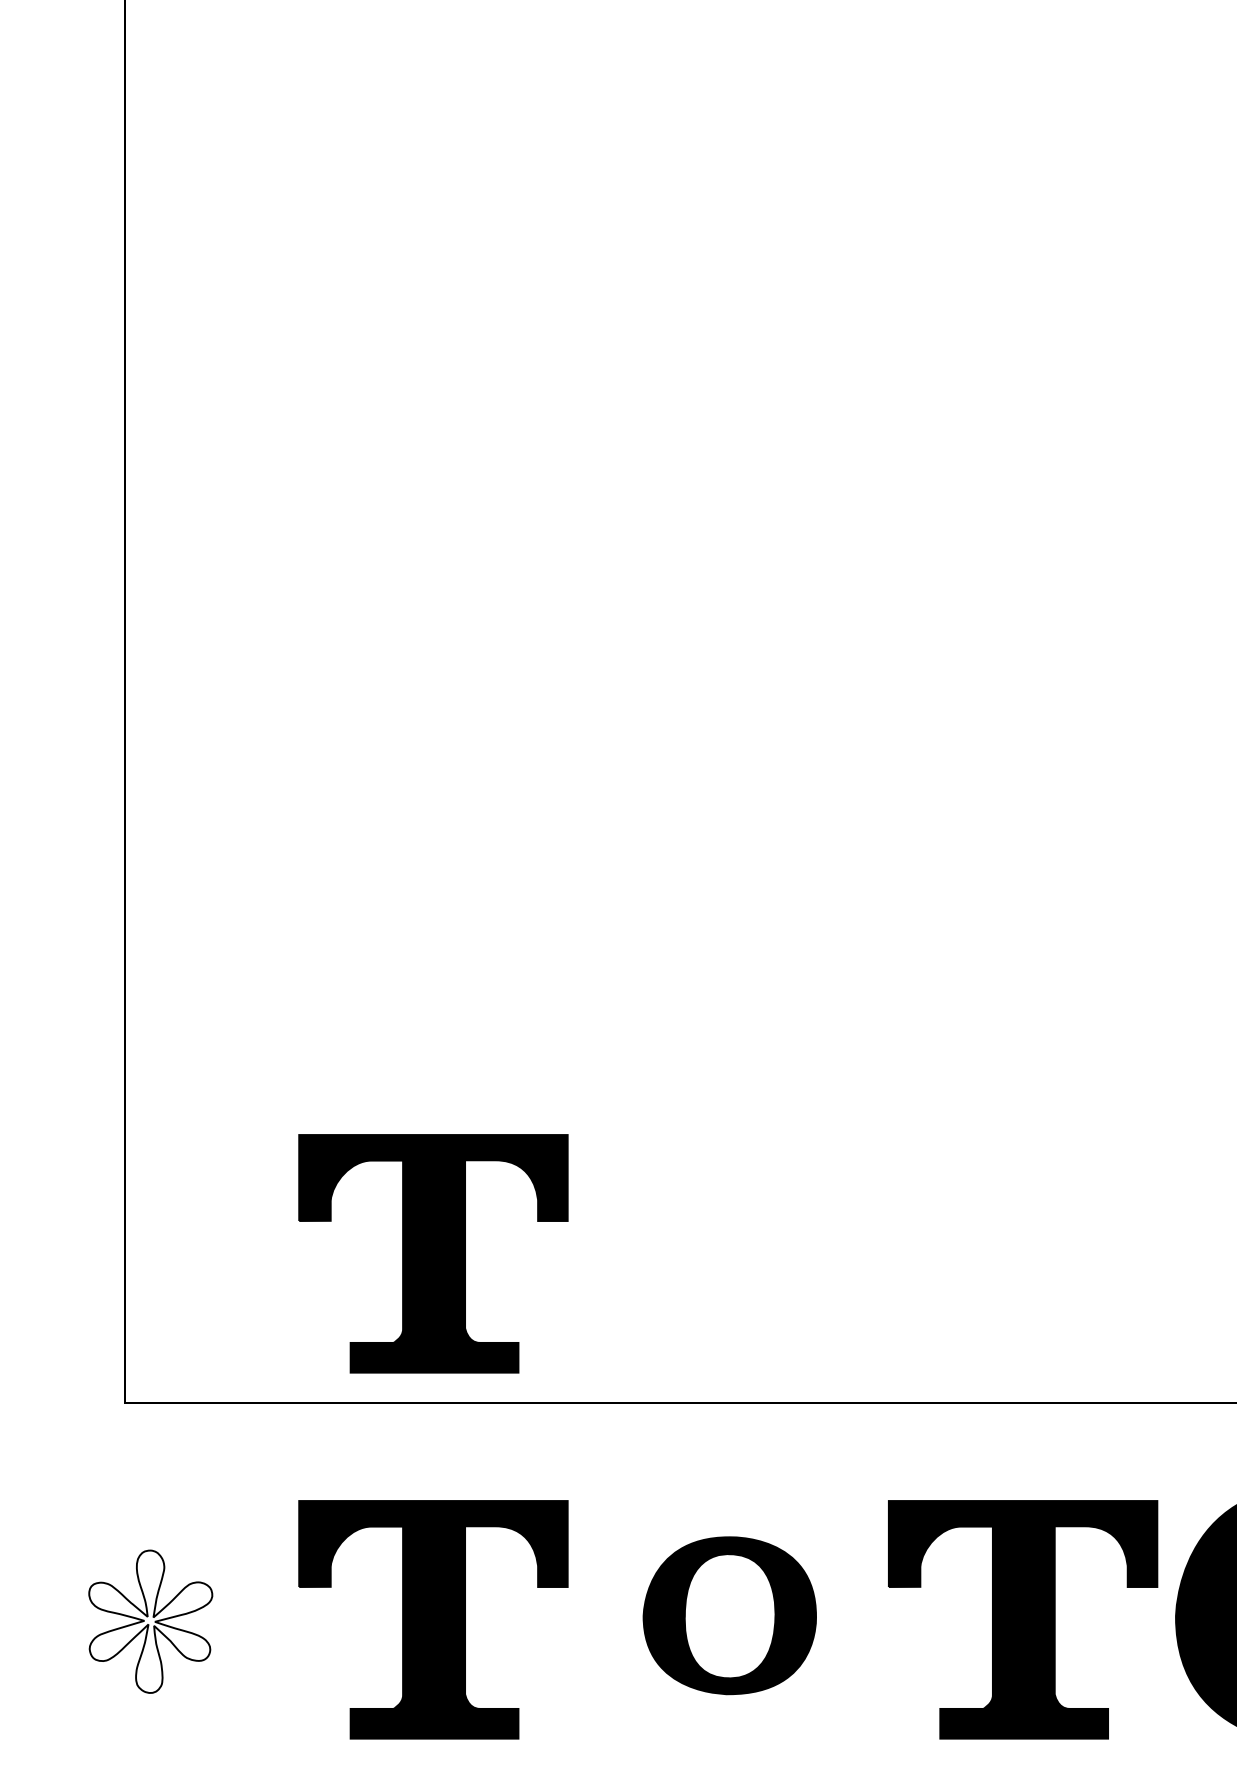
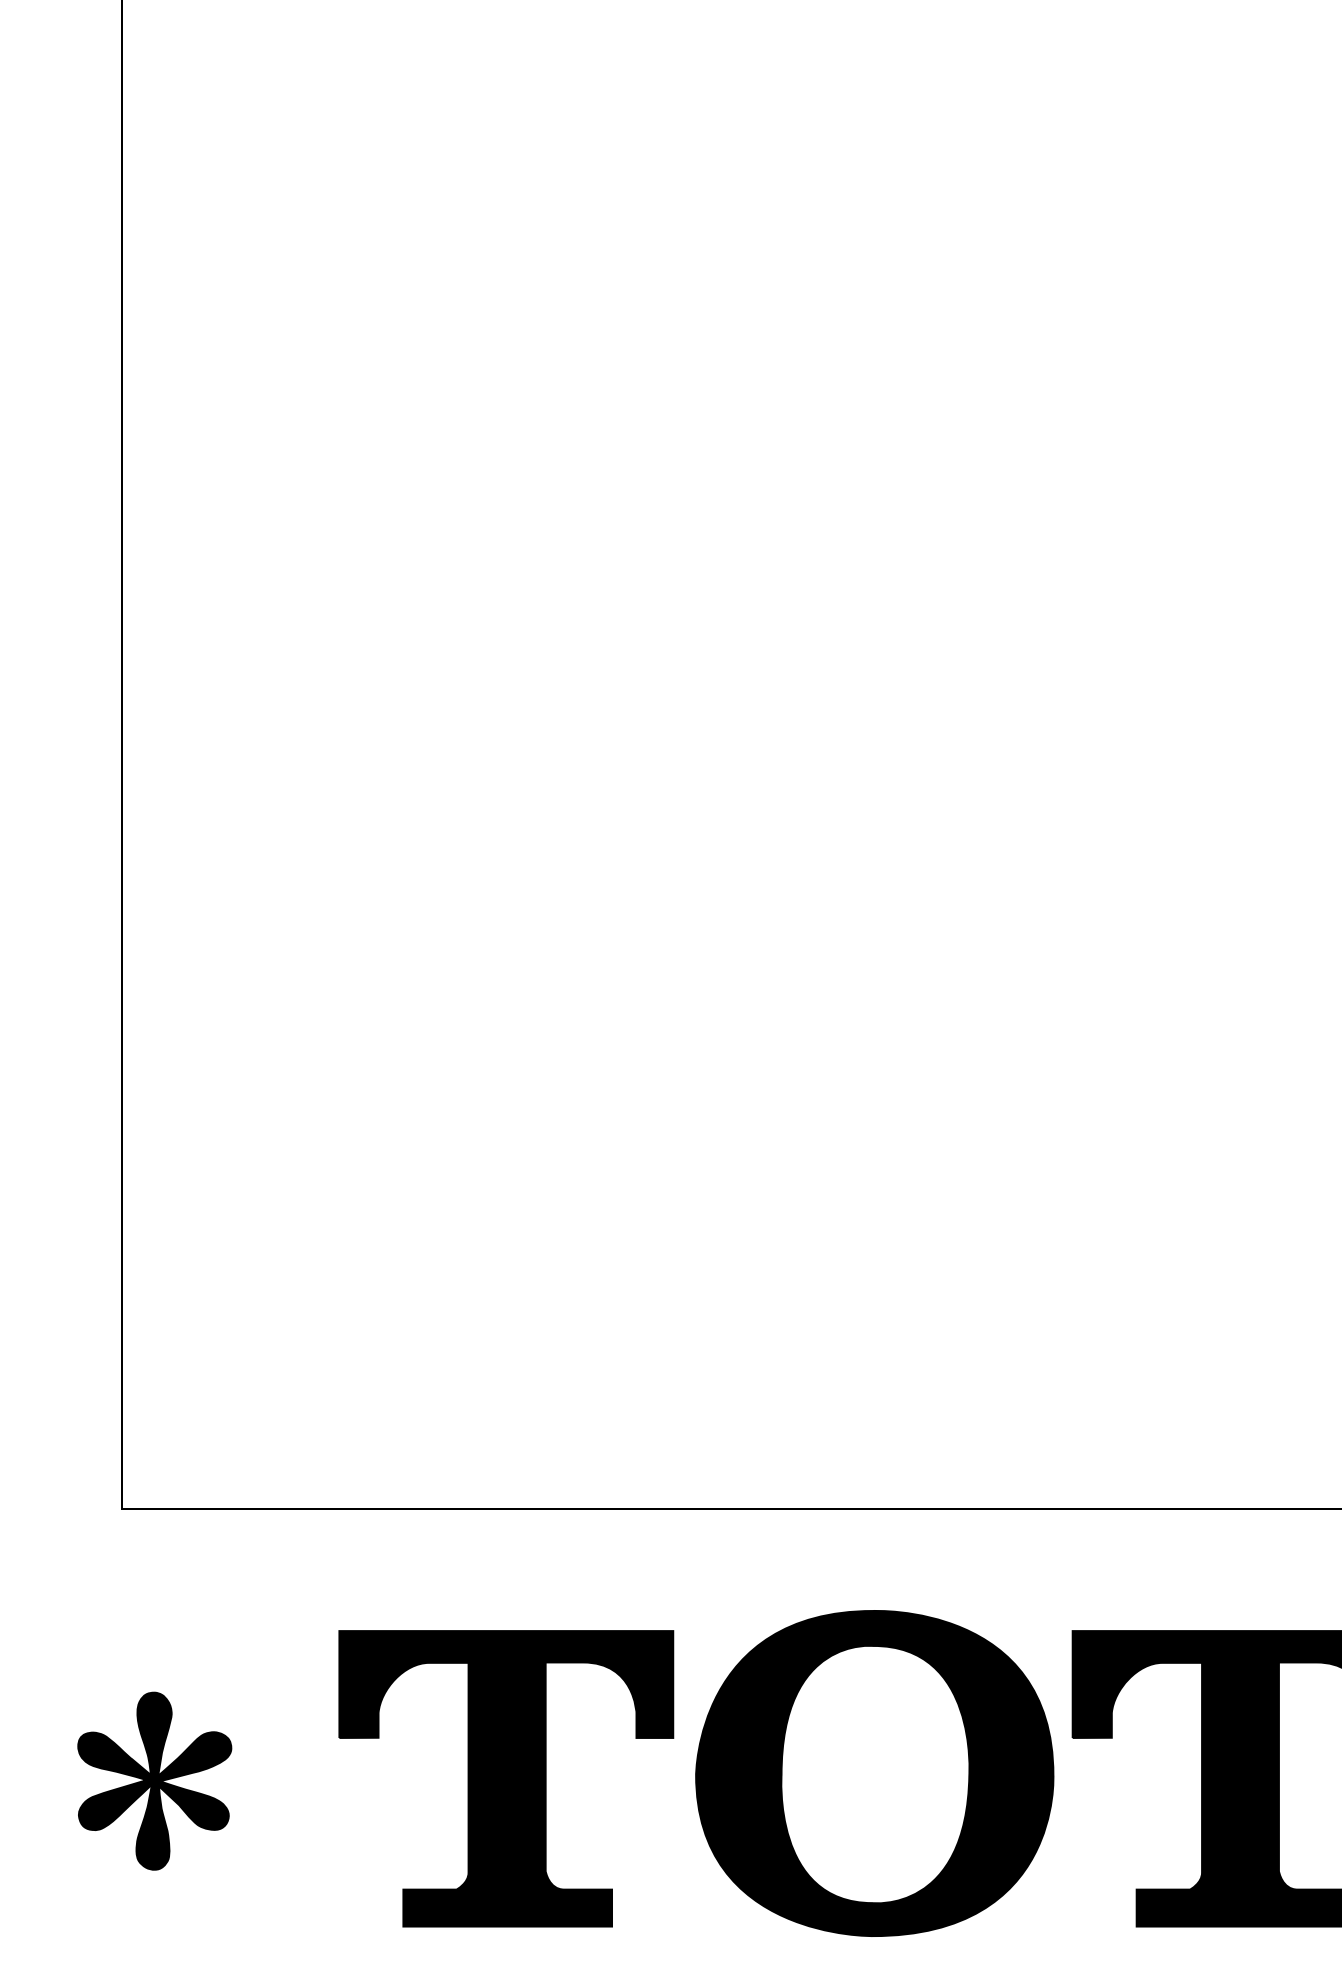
part: (433, 1253) -> (506, 1323), removed
part: (729, 1615) -> (874, 1773), size x1.67
fill: (150, 1621) -> (154, 1780), added

